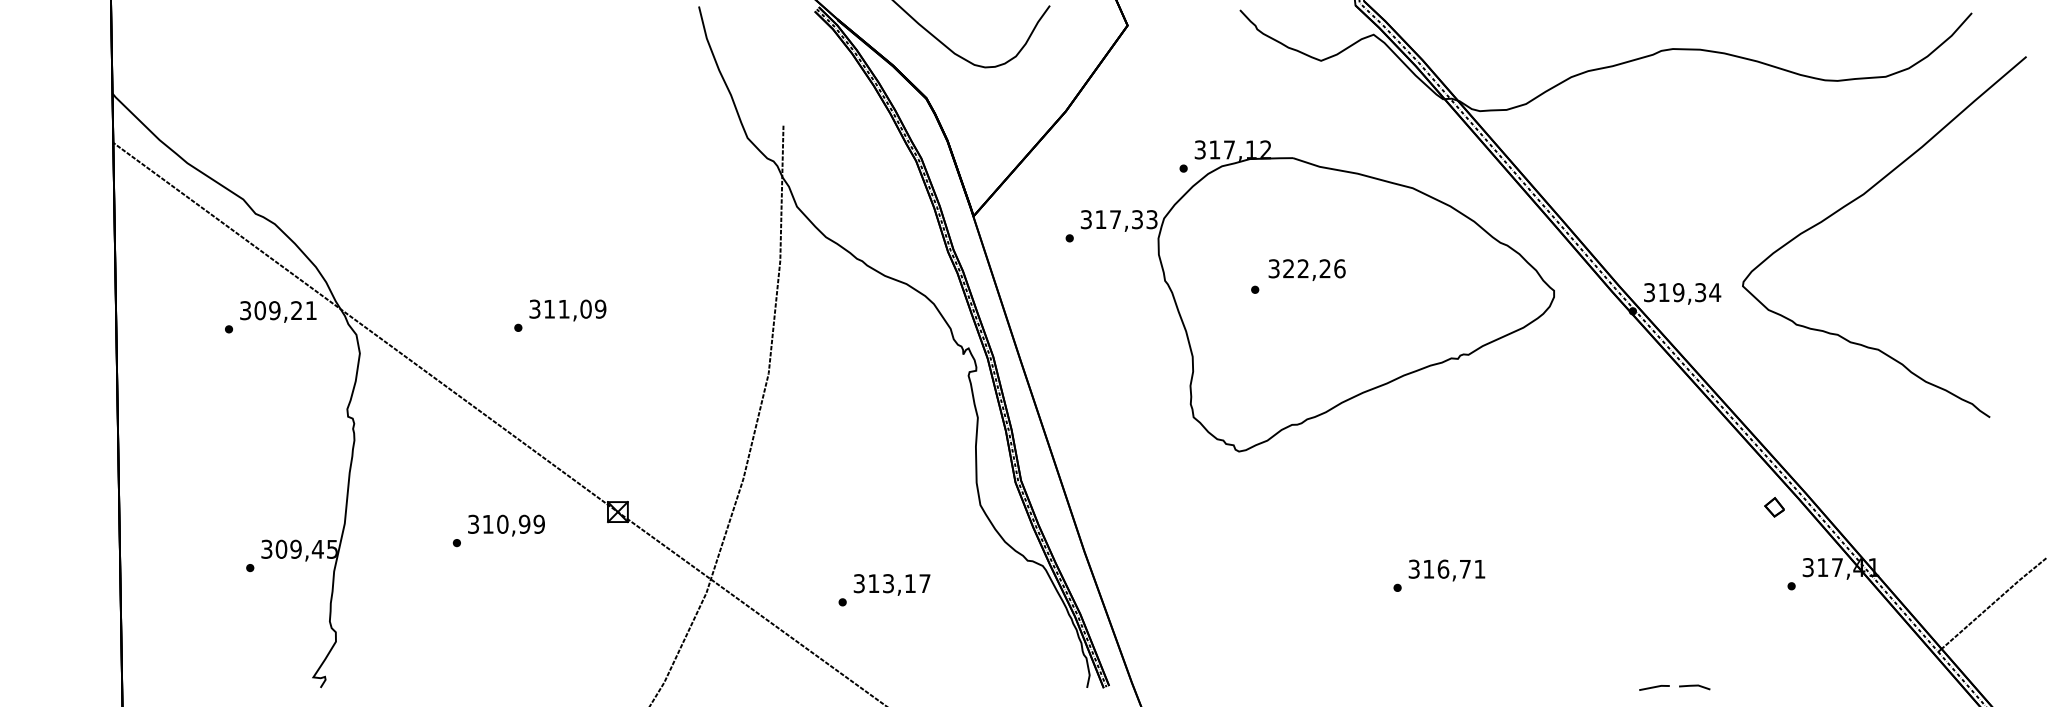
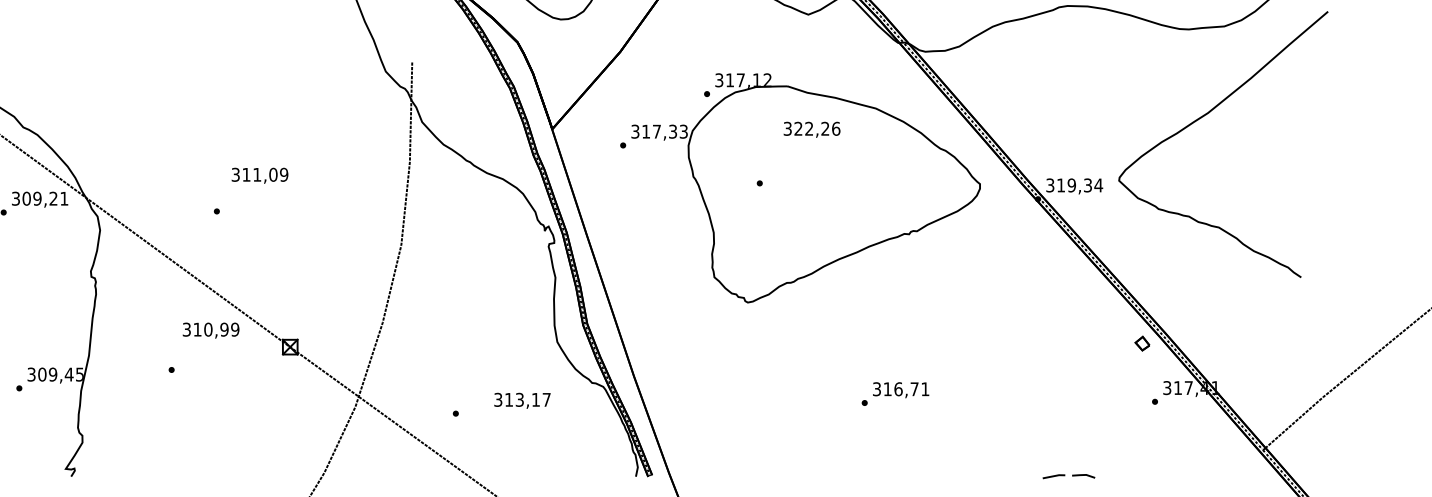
text: (1306, 269) -> (811, 129), moved
text: (567, 310) -> (259, 175), moved
text: (506, 525) -> (211, 330), moved
text: (891, 584) -> (522, 400), moved

